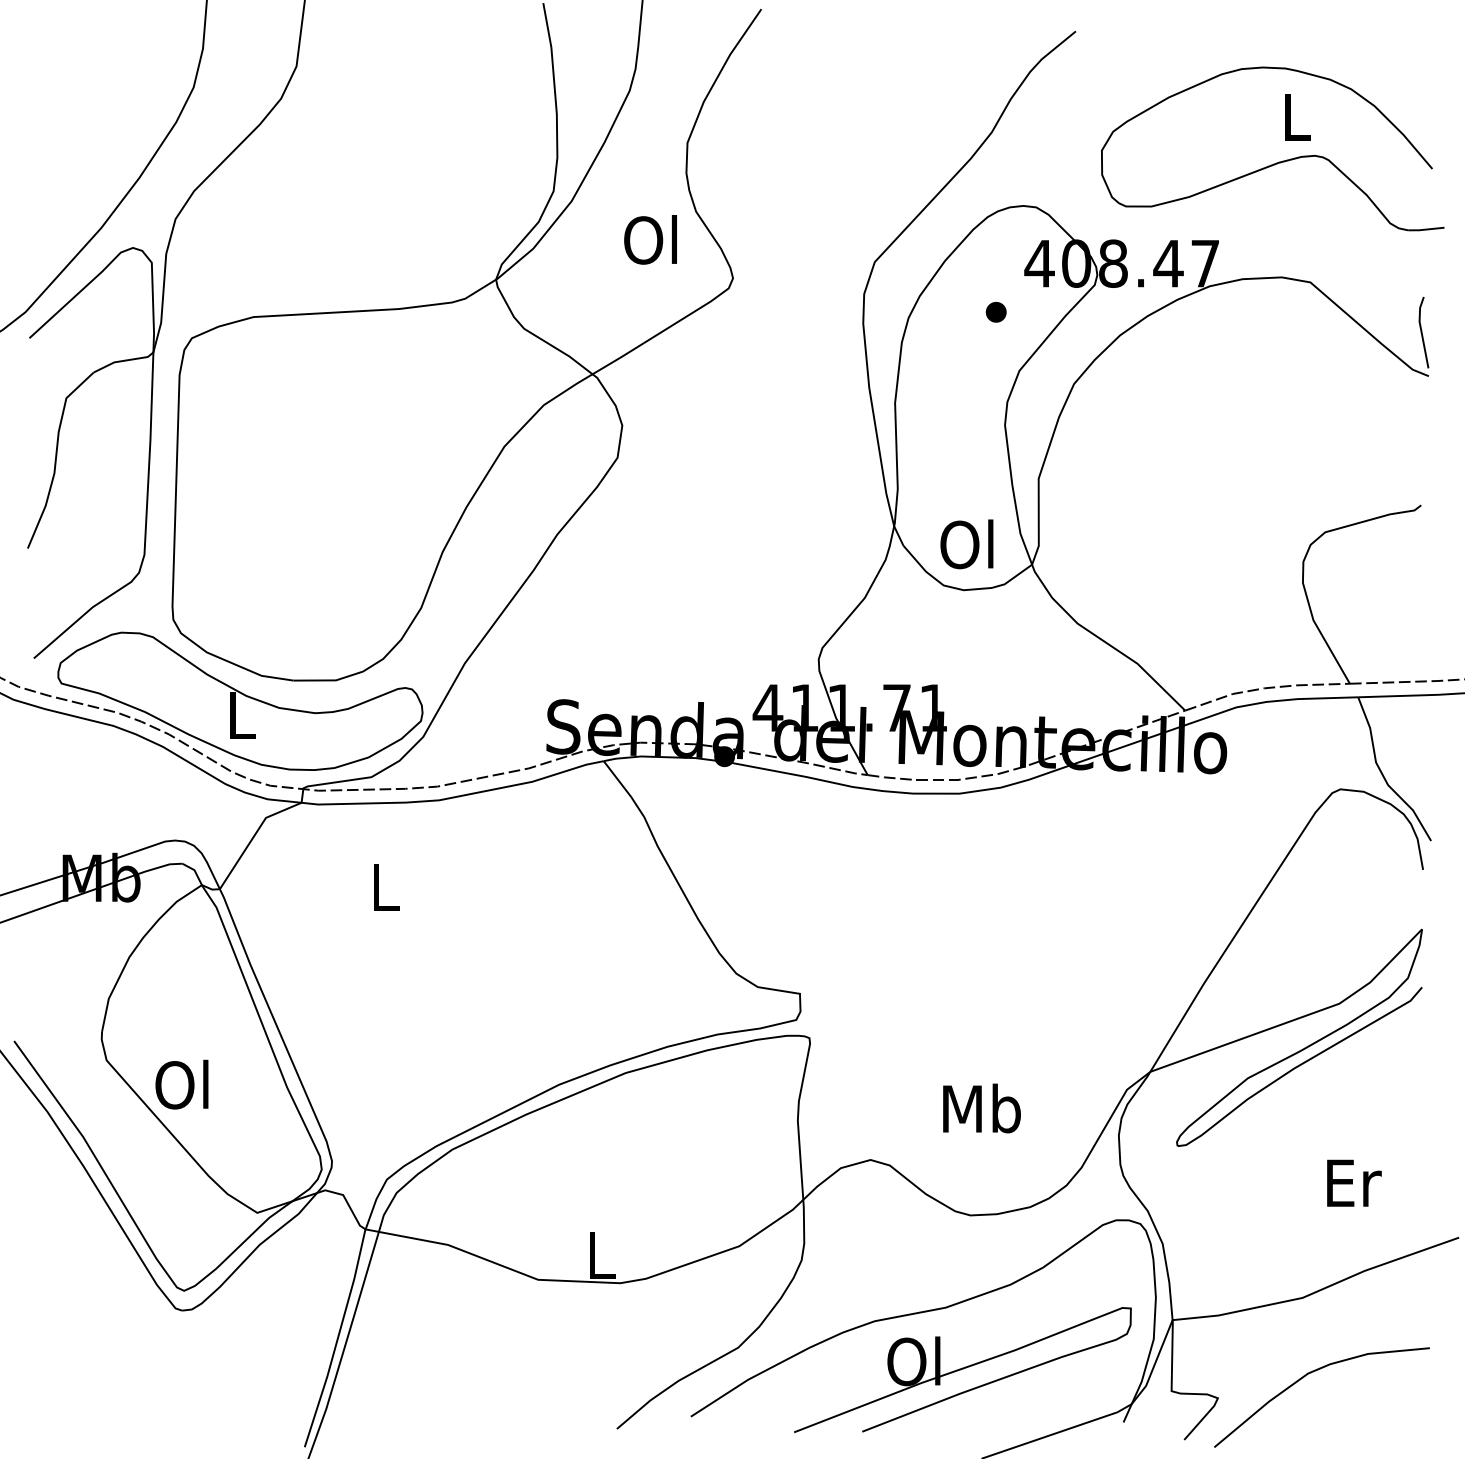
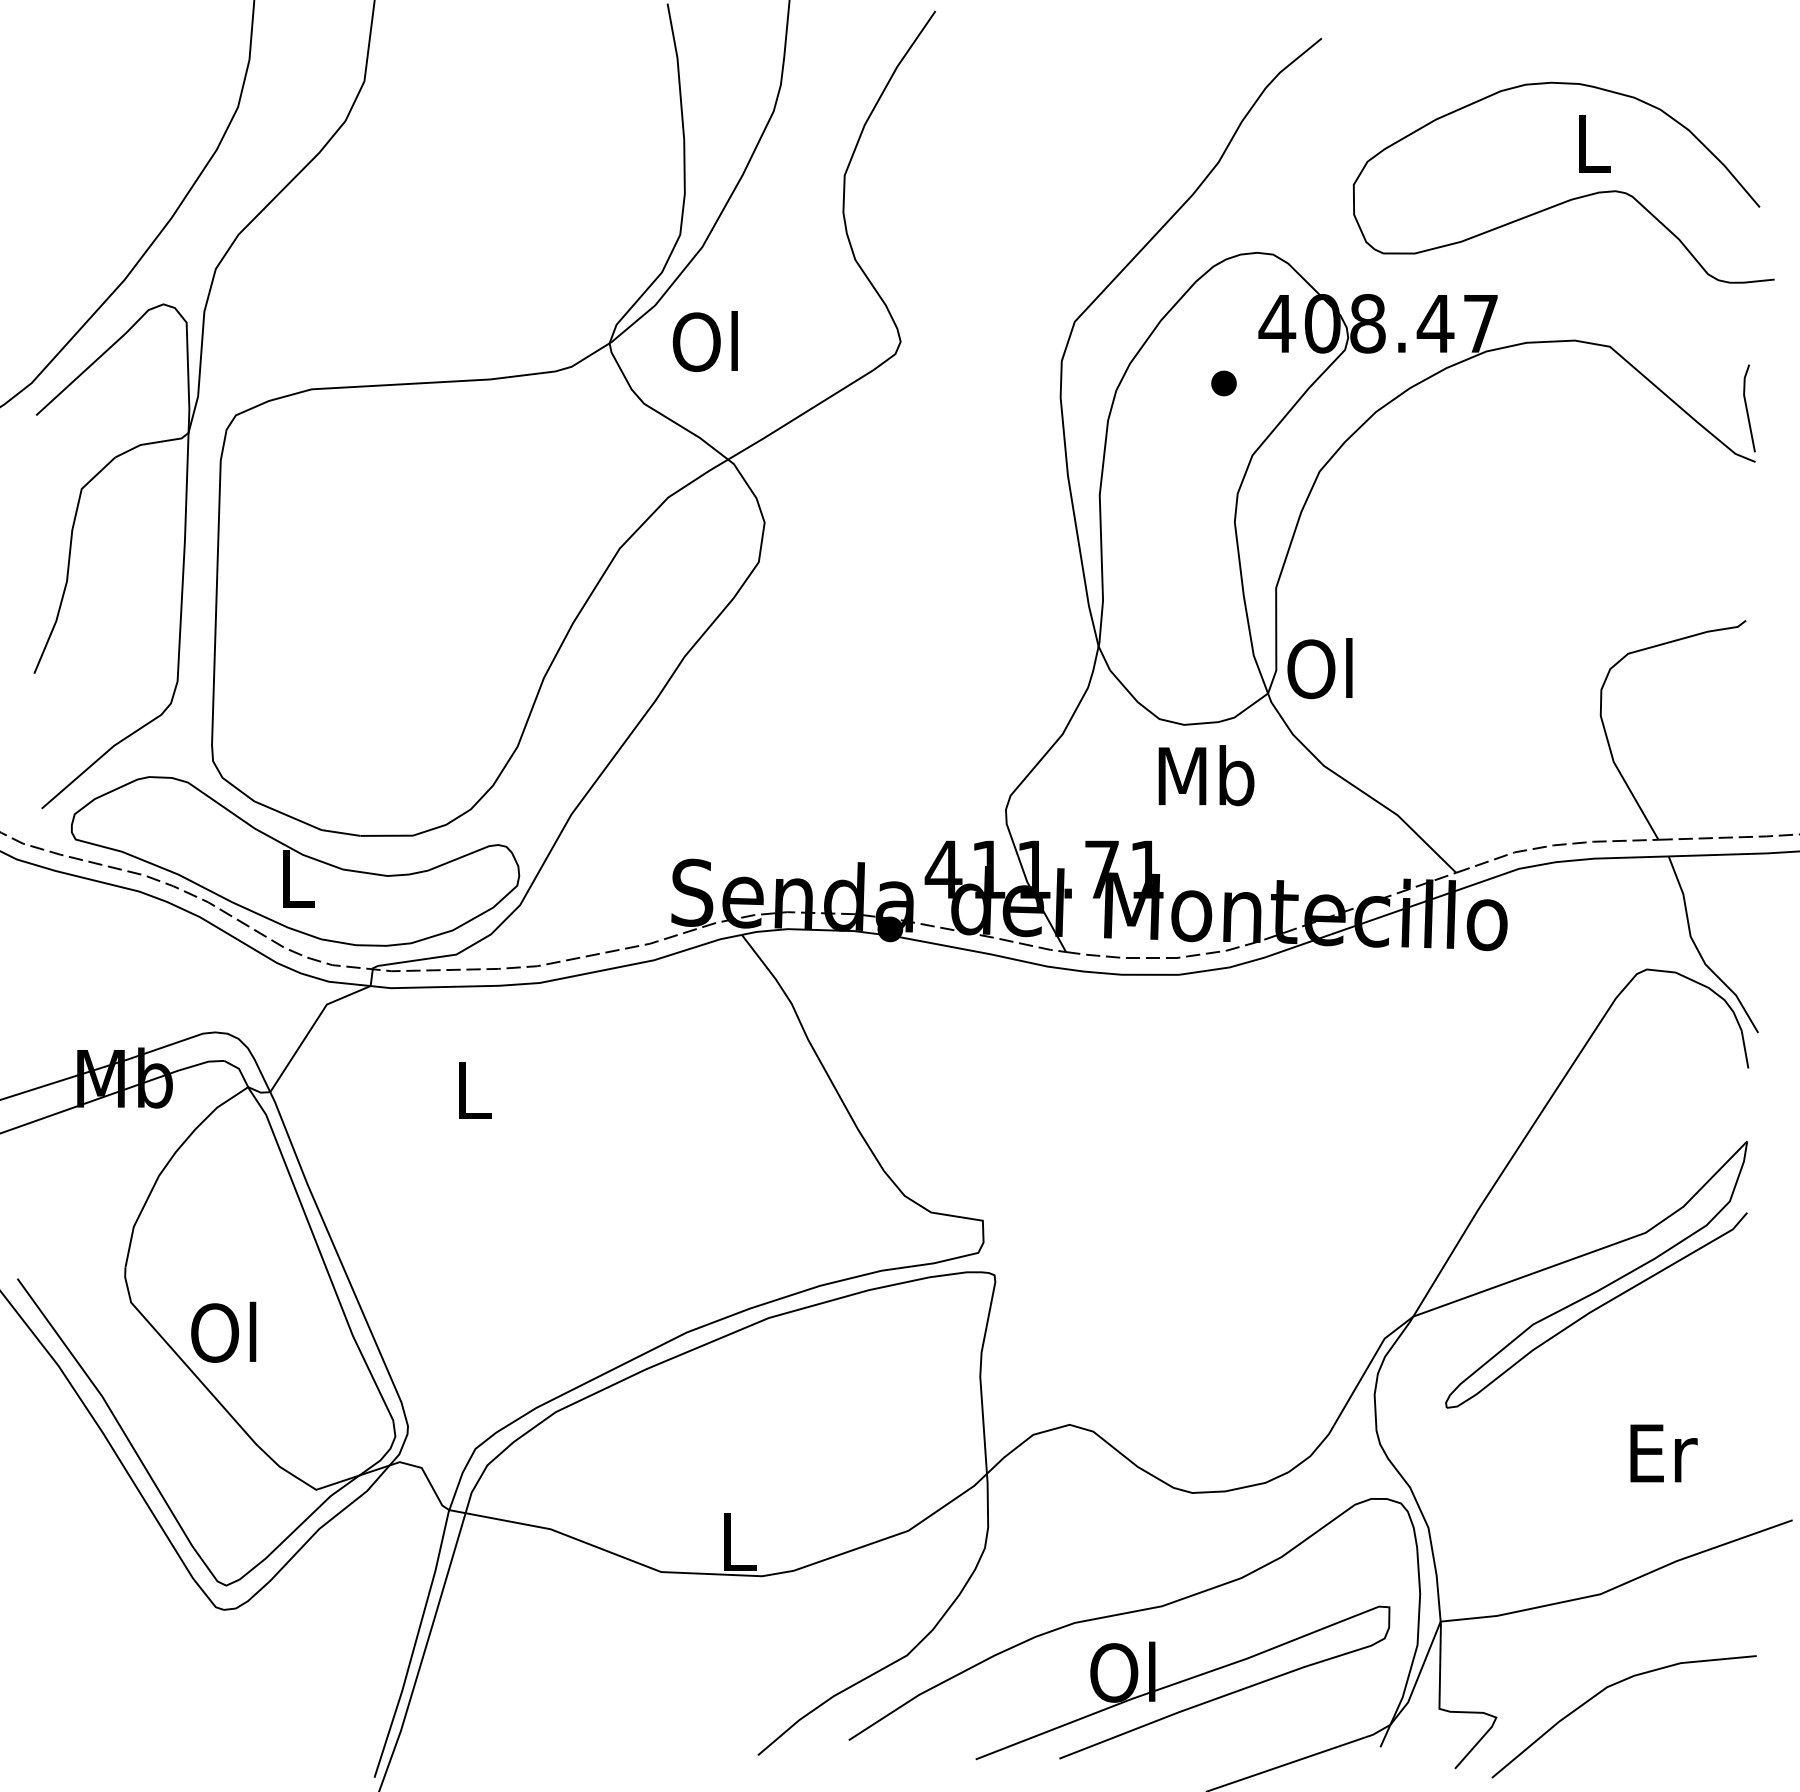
text: (649, 239) -> (704, 341), moved
text: (966, 544) -> (1319, 668), moved
text: (981, 1108) -> (1206, 775), moved

